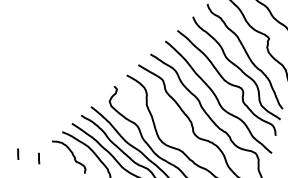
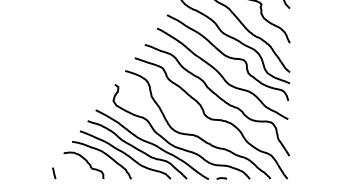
curve: (18, 153) -> (32, 172), removed

